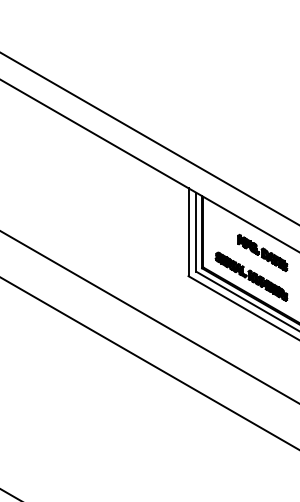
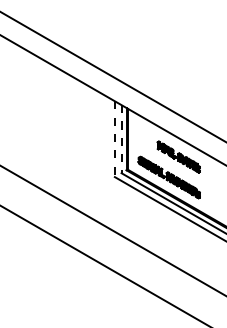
line: (188, 232) -> (114, 139), solid -> dashed
line: (196, 232) -> (121, 139), solid -> dashed

